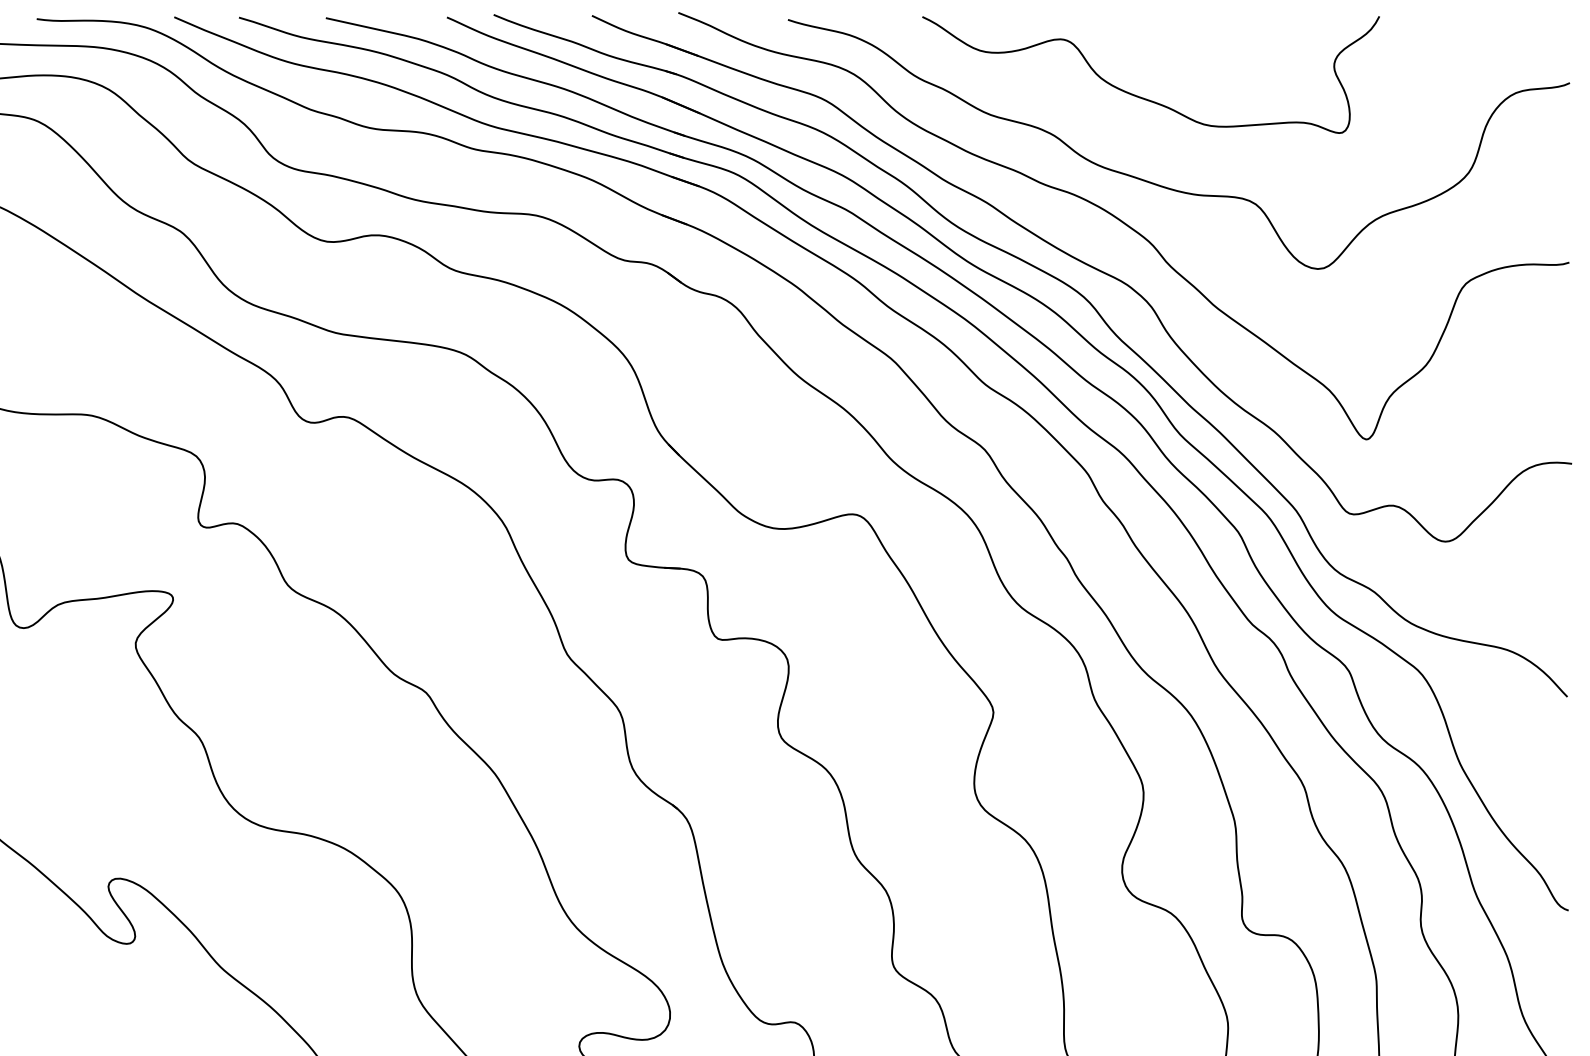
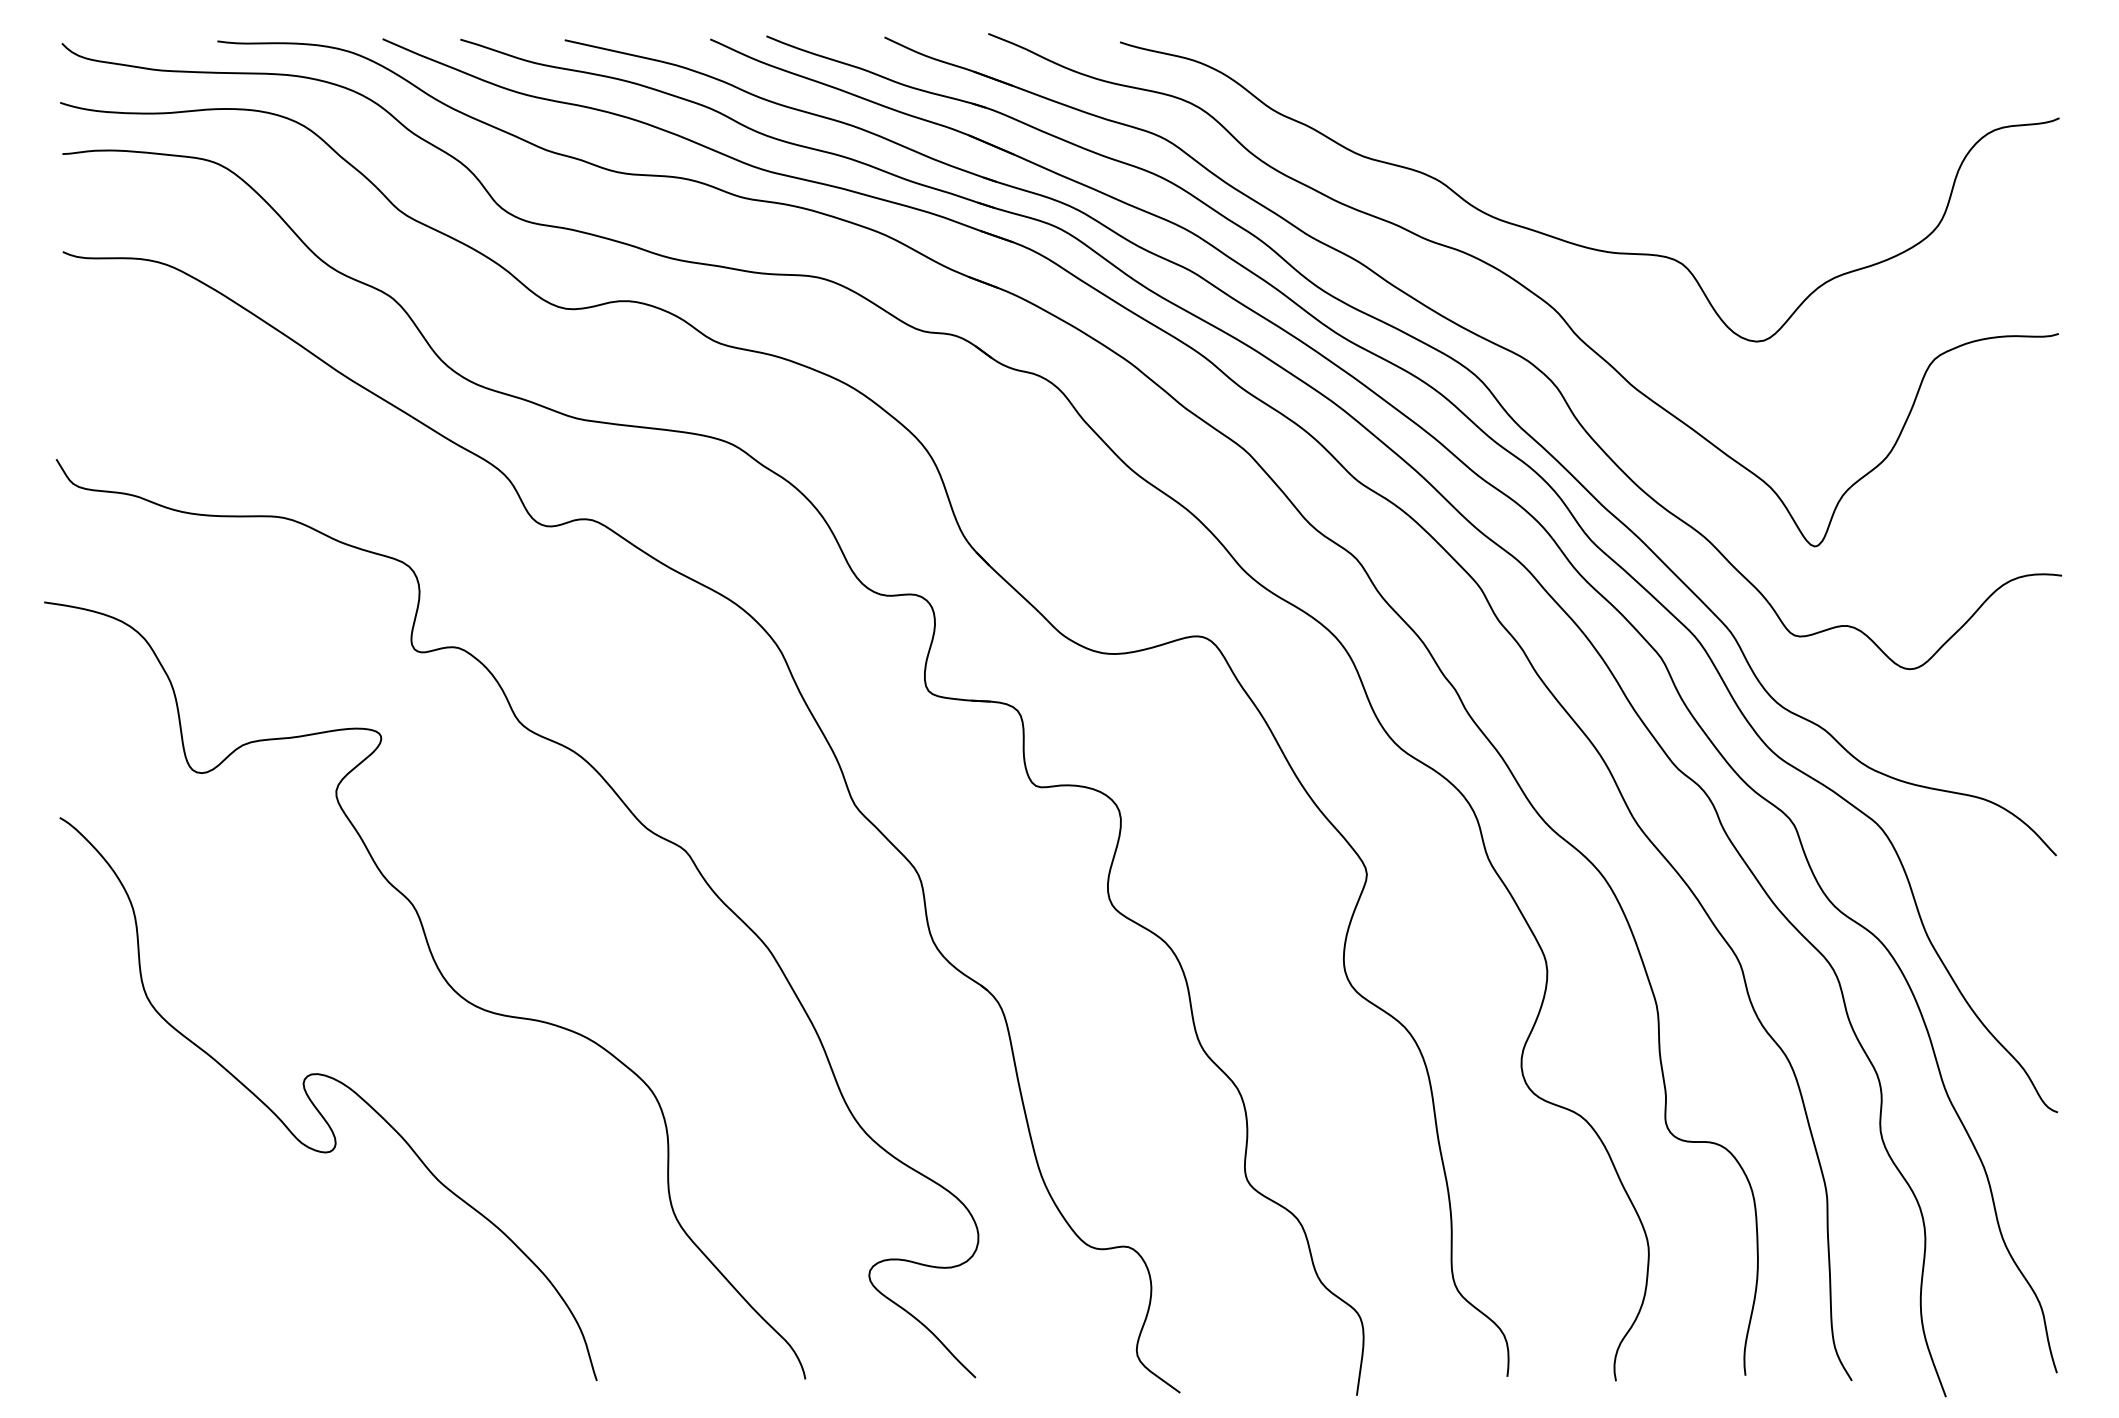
curve: (1142, 97) -> (1546, 135), removed

